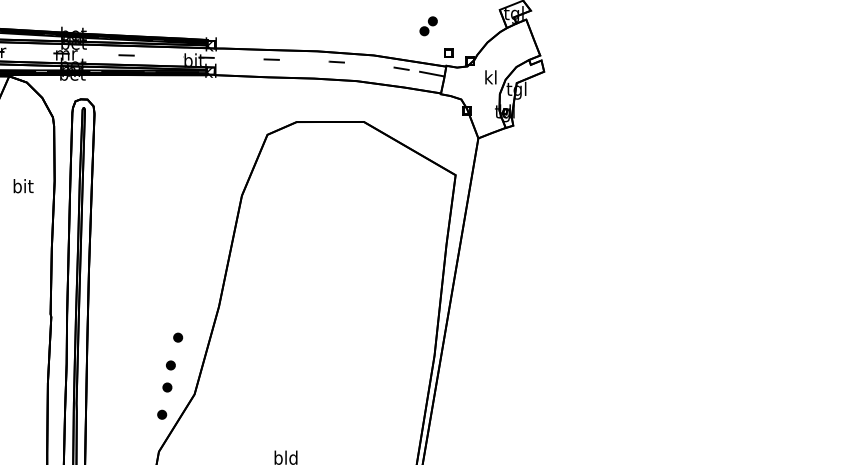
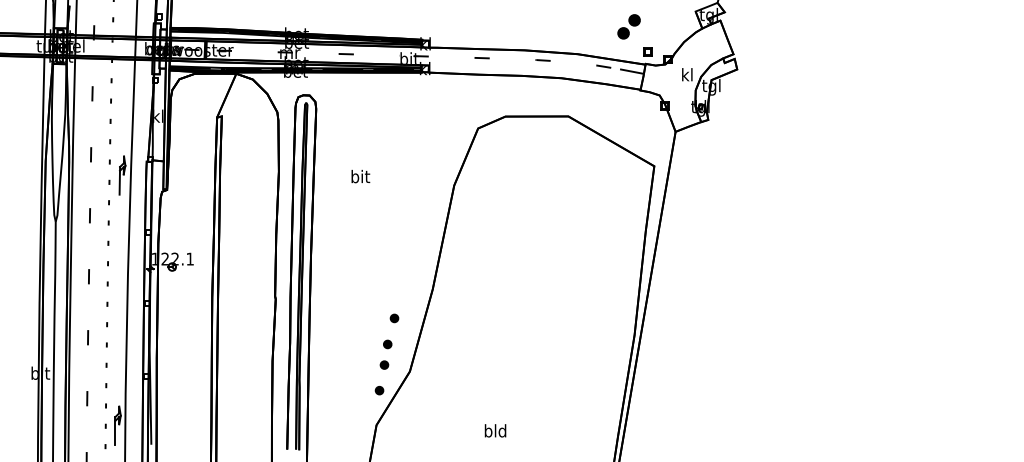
part: (428, 25) -> (628, 26), size x1.4
text: (23, 186) -> (360, 176), moved

